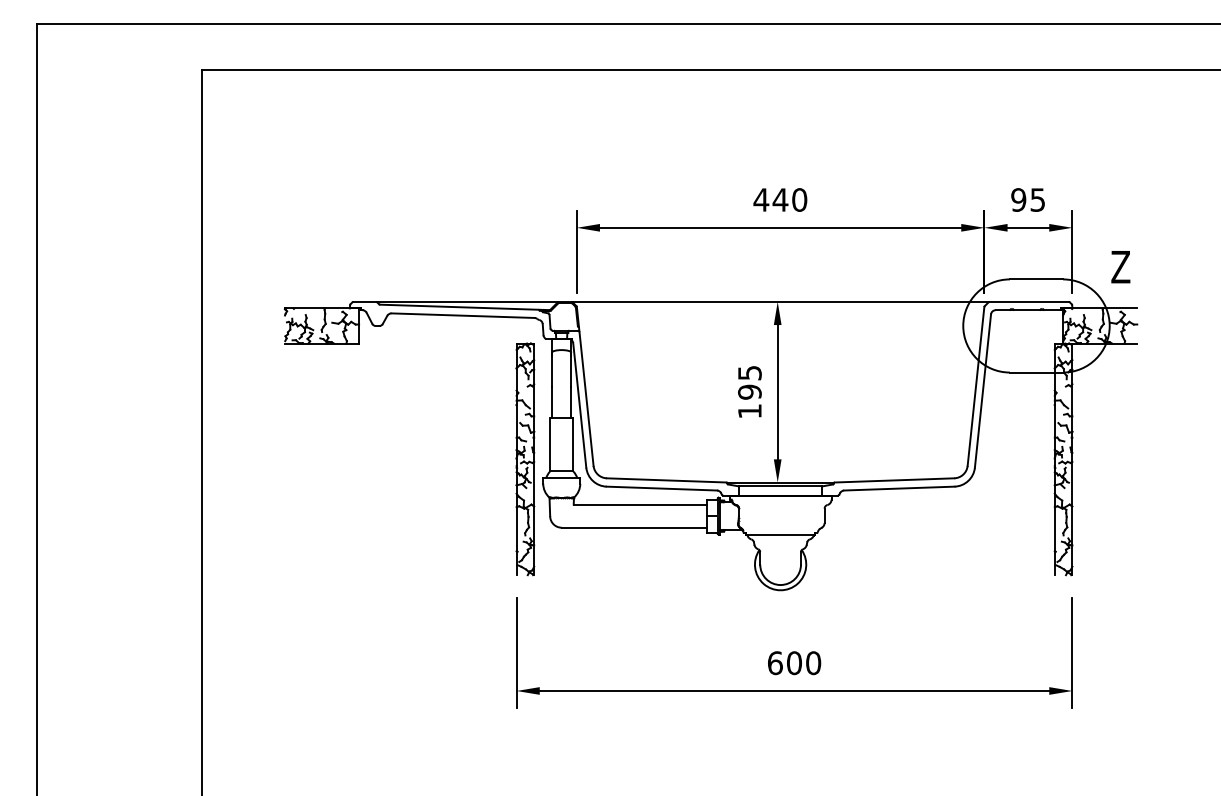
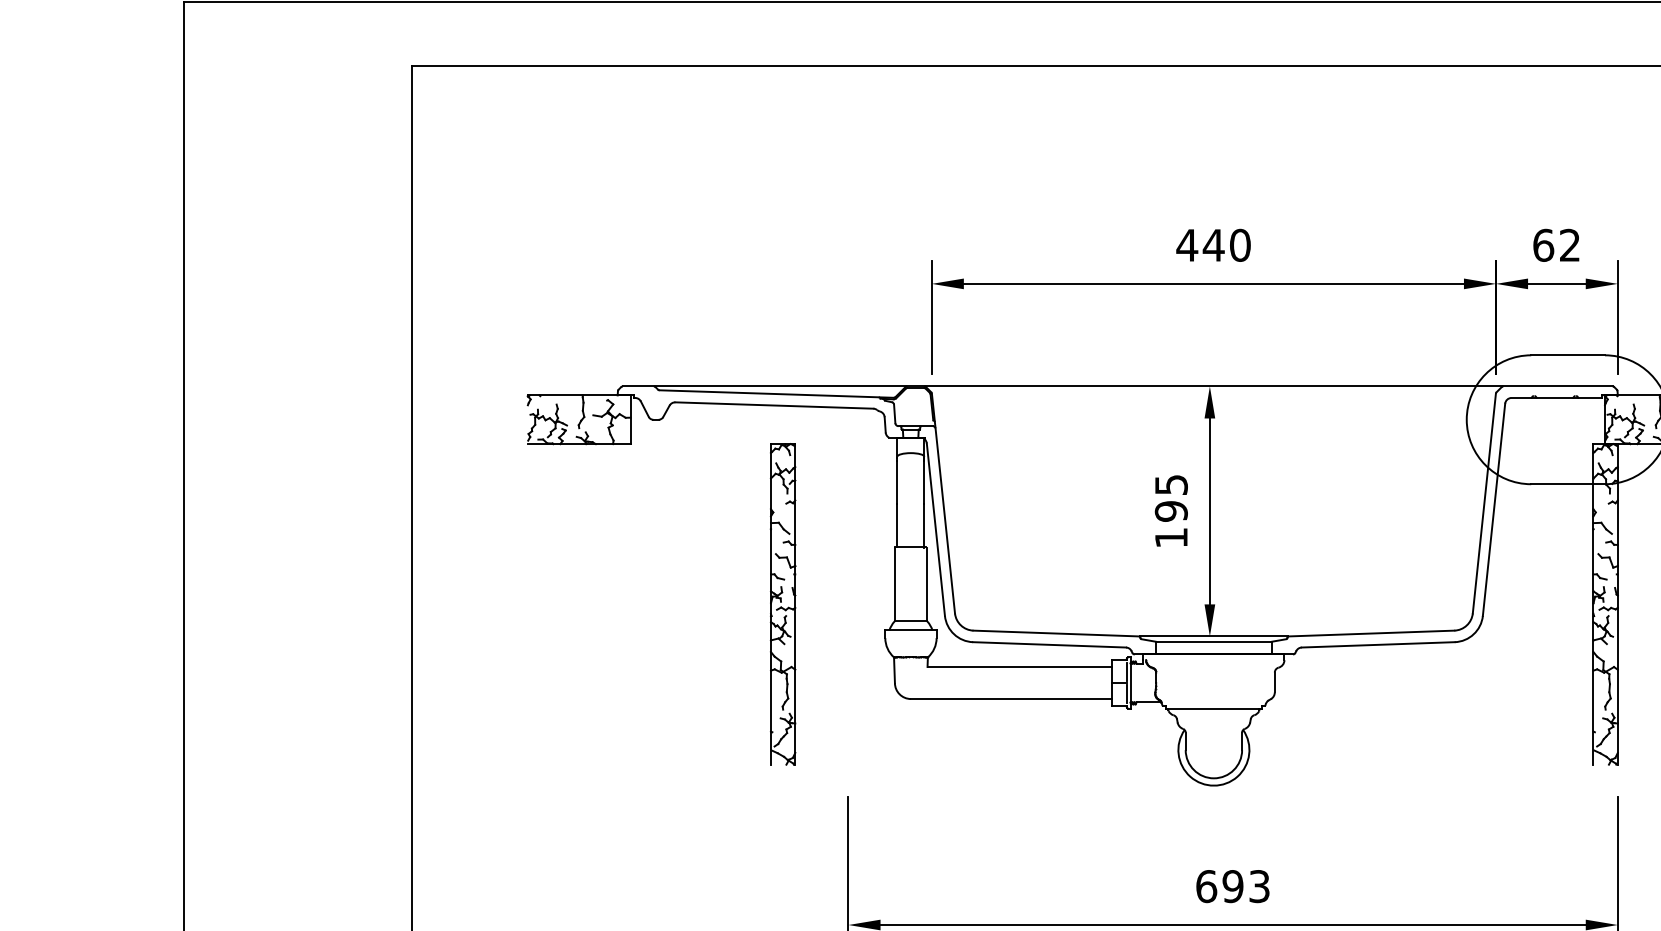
text: (1027, 199) -> (1555, 244), 95 -> 62
part: (525, 459) -> (783, 604), moved
text: (803, 663) -> (1245, 886), 600 -> 693

